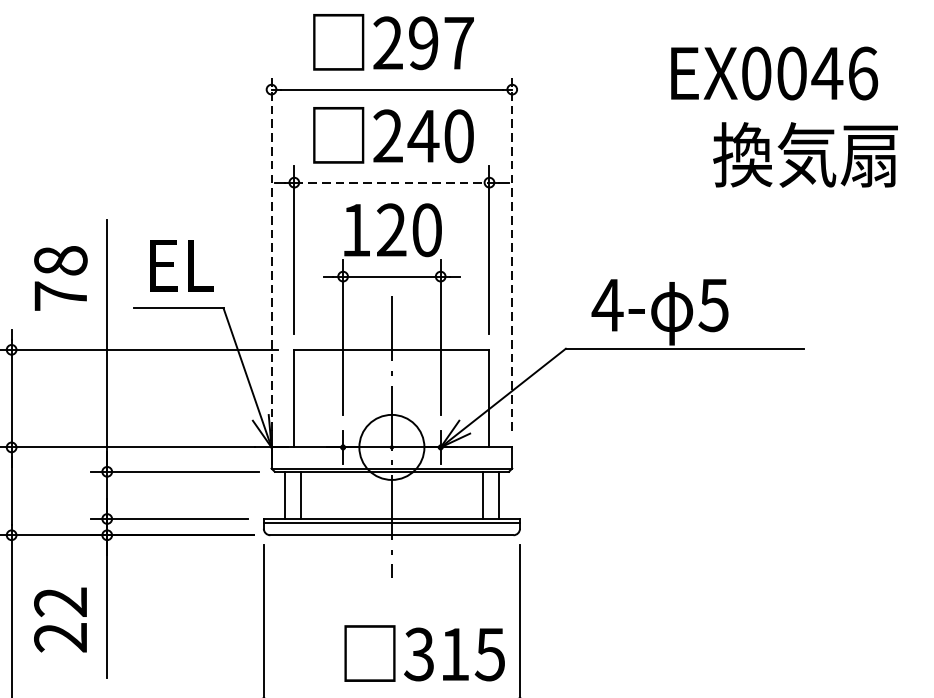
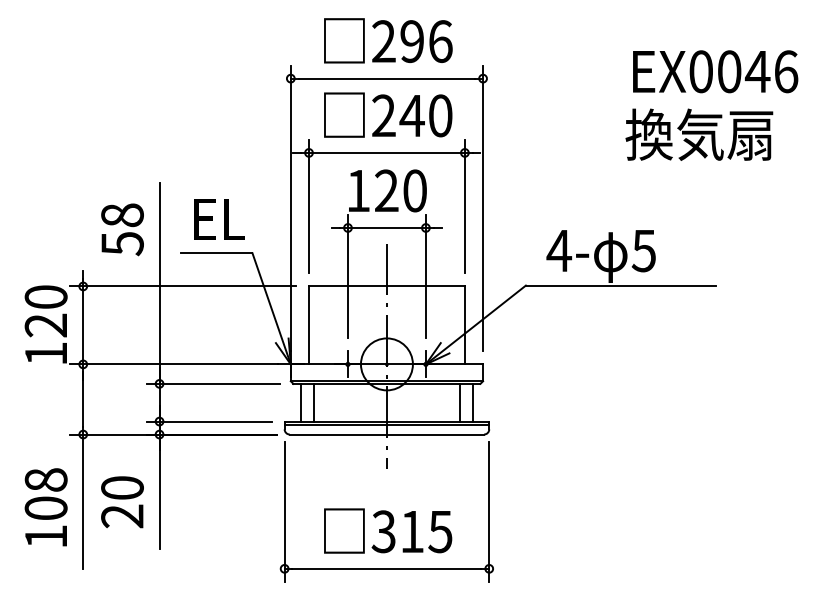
text: (458, 43) -> (440, 41), 297 -> 296
text: (774, 73) -> (715, 71), moved
text: (805, 154) -> (699, 134), moved
line: (391, 182) -> (386, 152), dashed -> solid
line: (271, 252) -> (290, 208), dashed -> solid
line: (512, 252) -> (483, 208), dashed -> solid
text: (60, 296) -> (122, 243), 78 -> 58
text: (60, 601) -> (122, 487), 22 -> 20
text: (425, 652) -> (388, 530), moved

